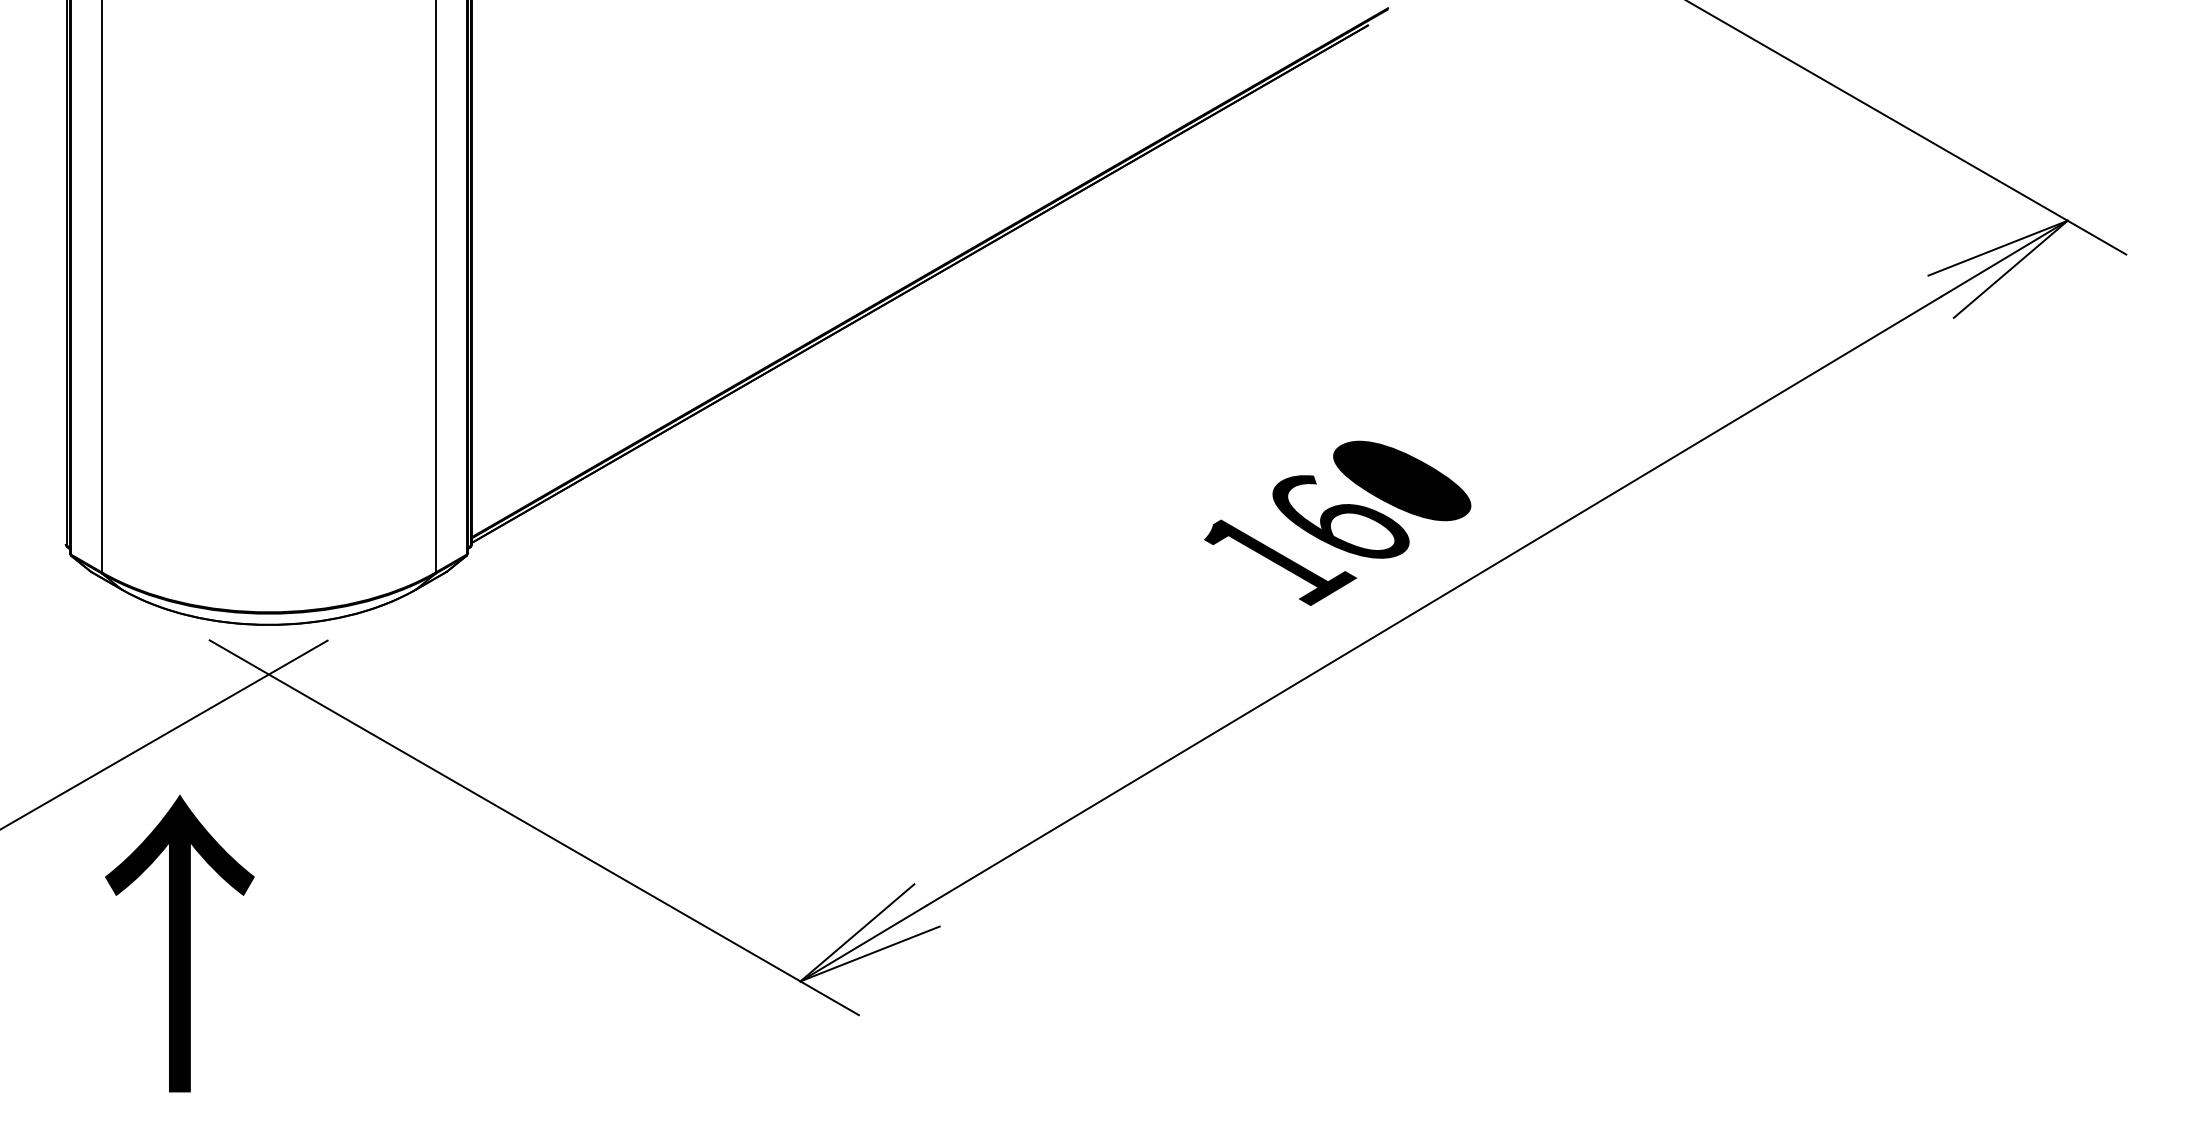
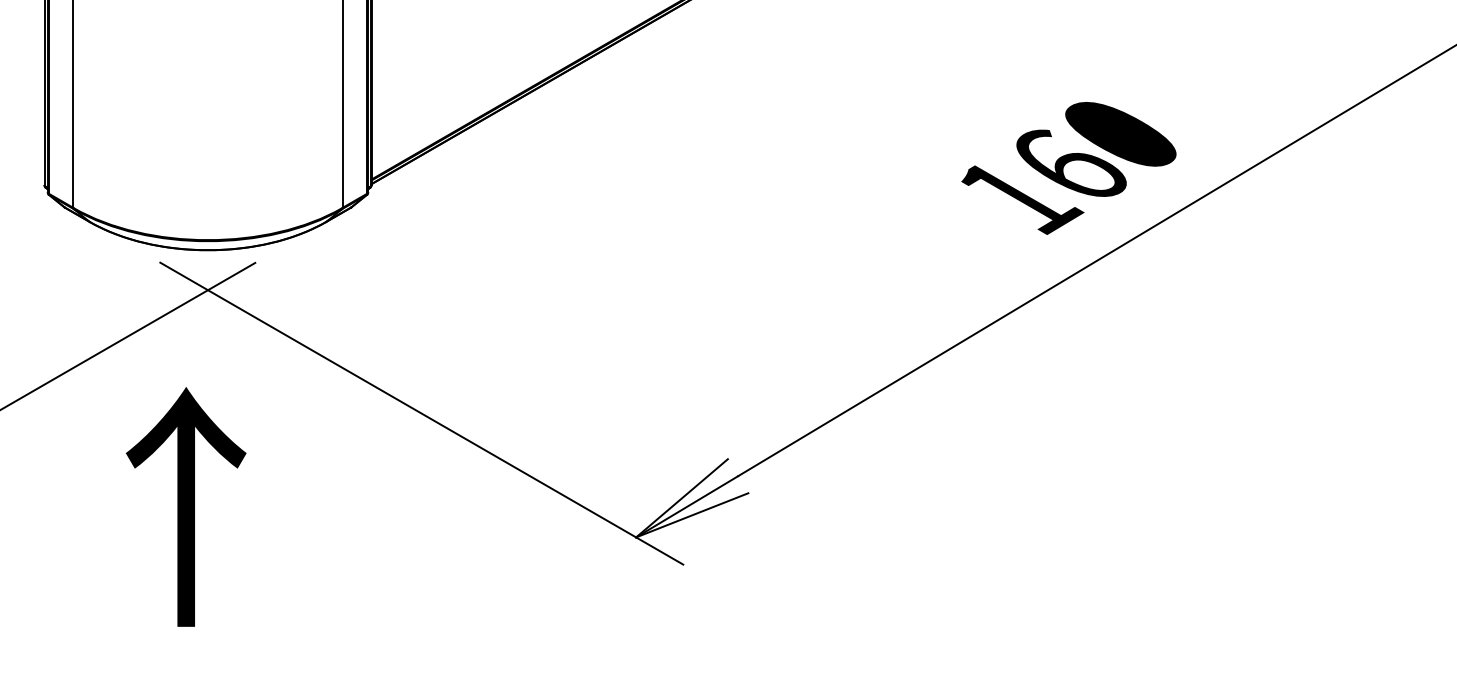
text: (179, 943) -> (185, 506), moved

